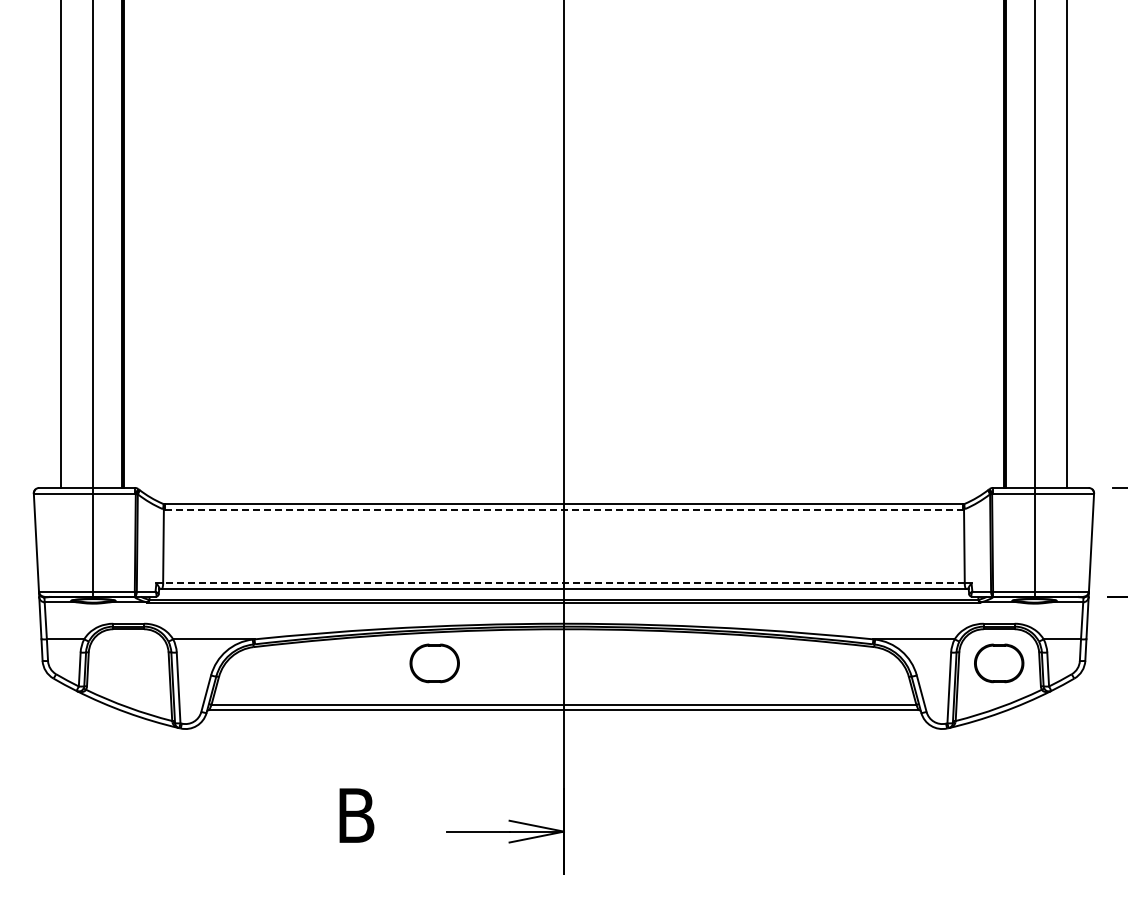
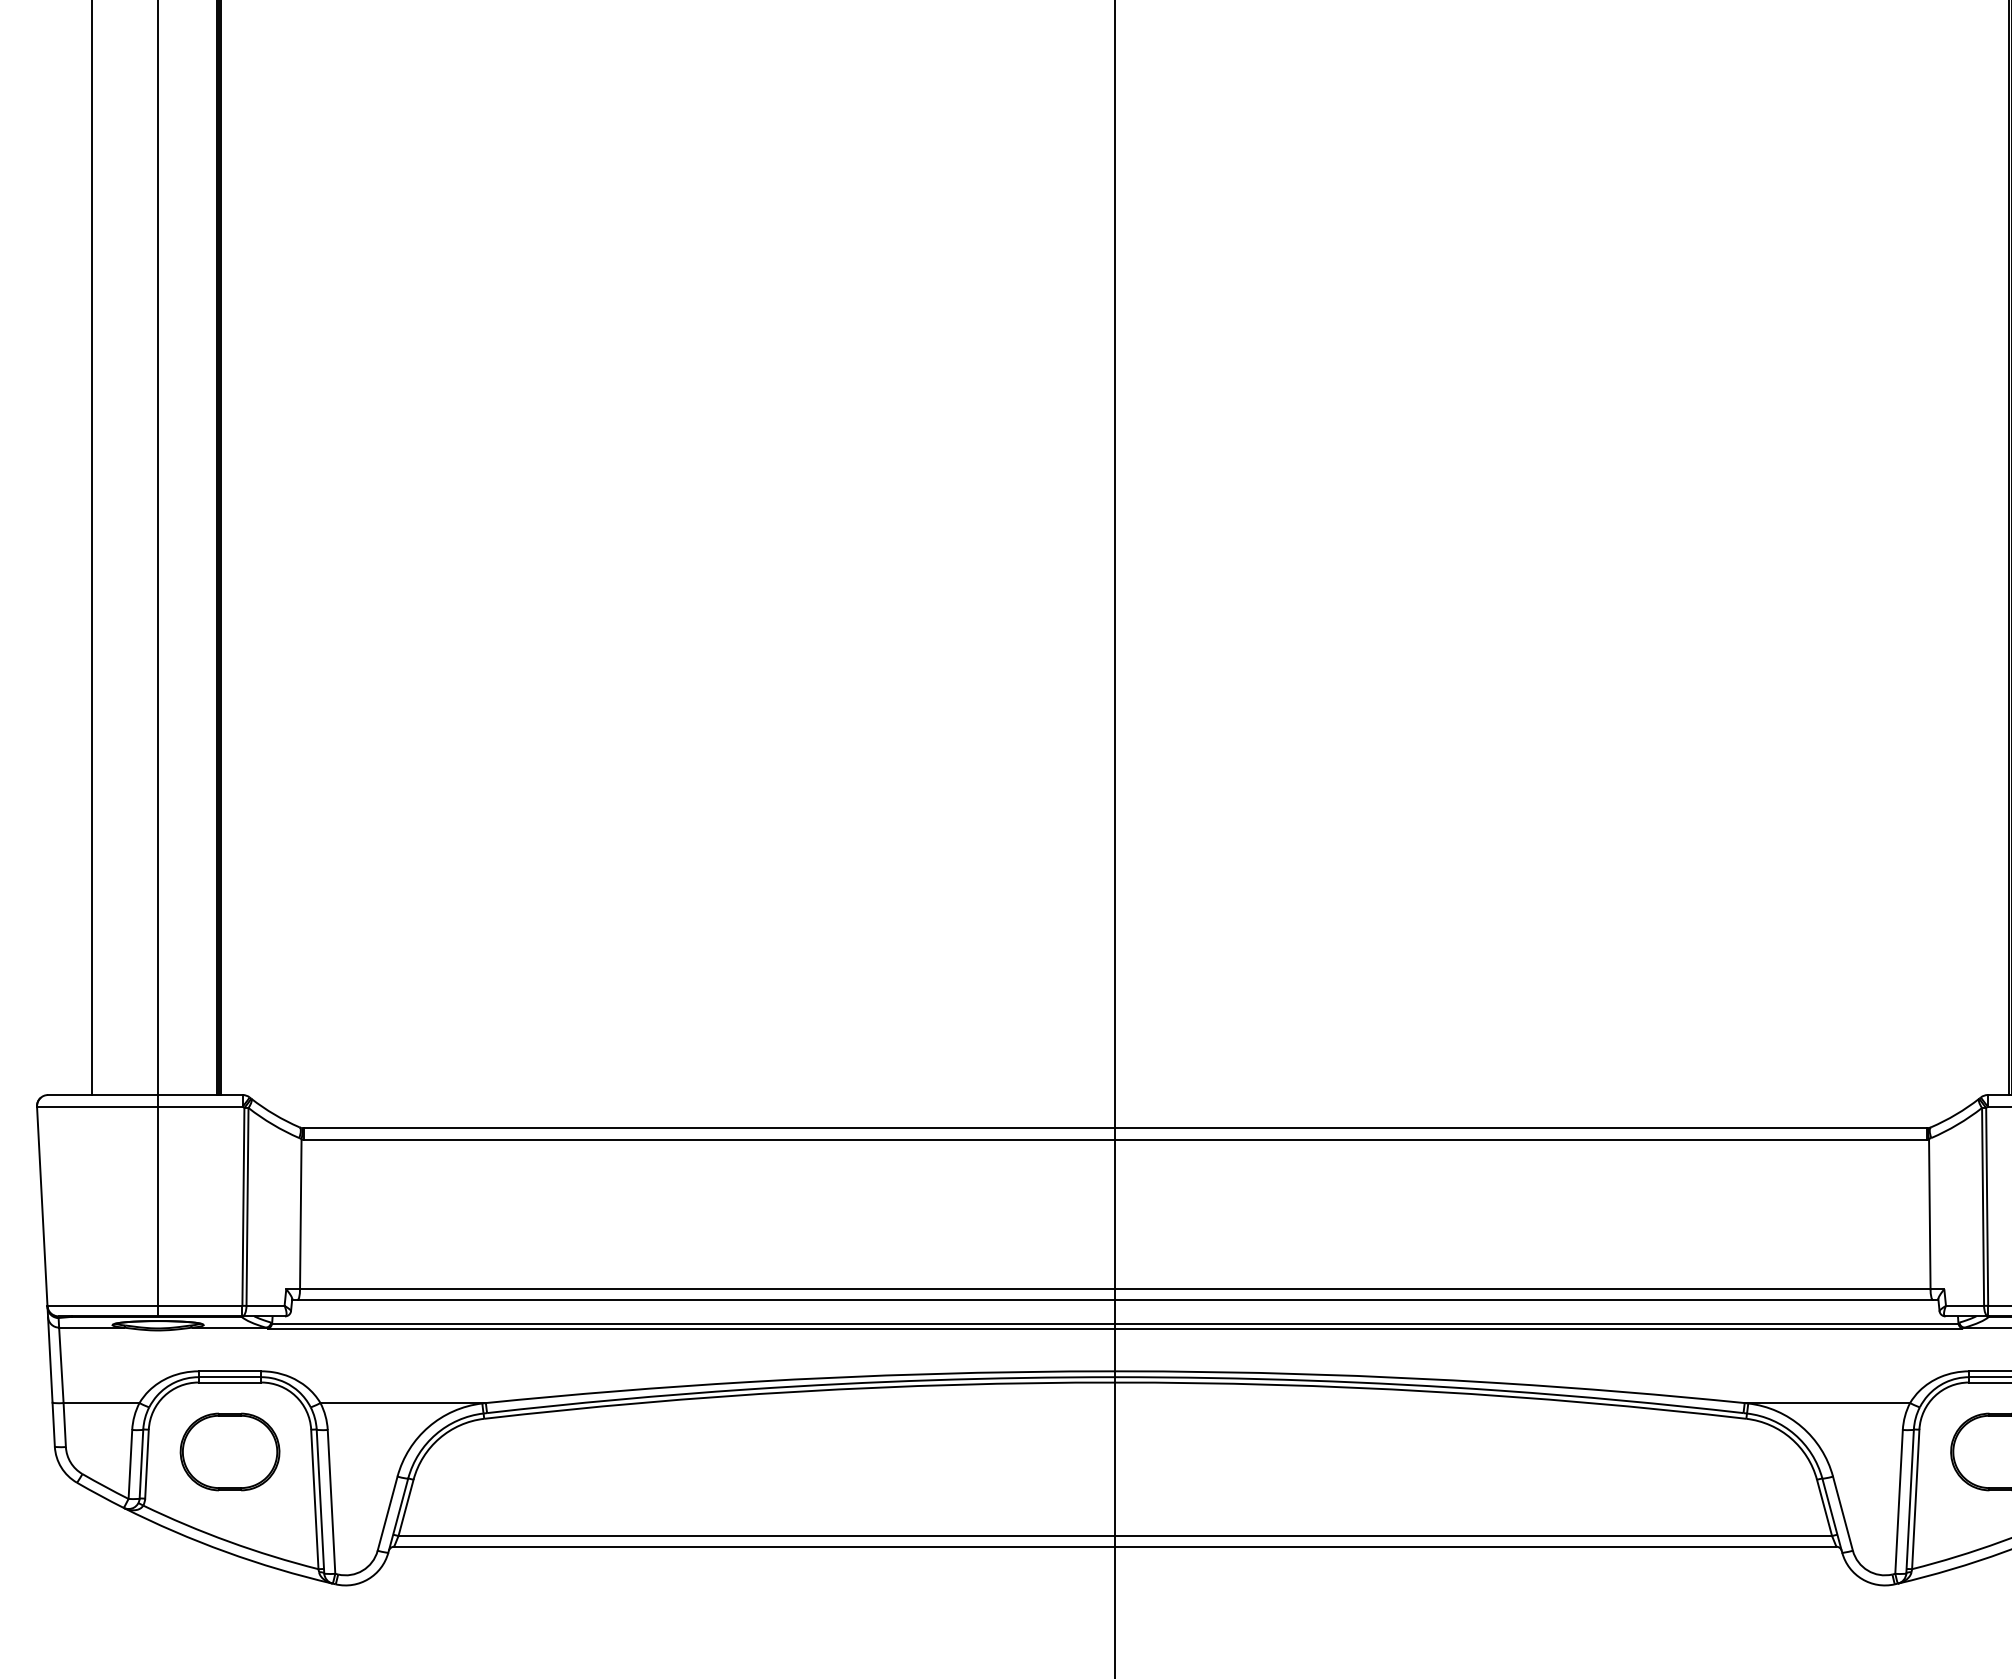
line: (563, 509) -> (1114, 1138), dashed -> solid
line: (563, 583) -> (1114, 1289), dashed -> solid
part: (434, 663) -> (229, 1452), moved

